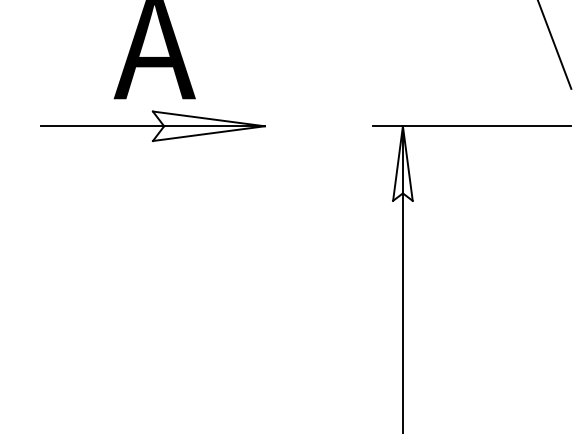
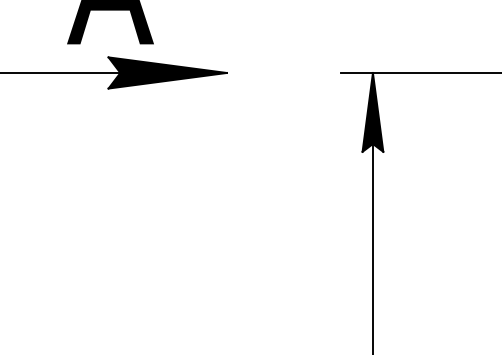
fill: (208, 126) -> (167, 73), added
fill: (402, 163) -> (372, 112), added

